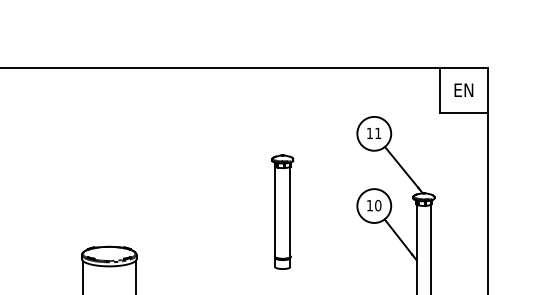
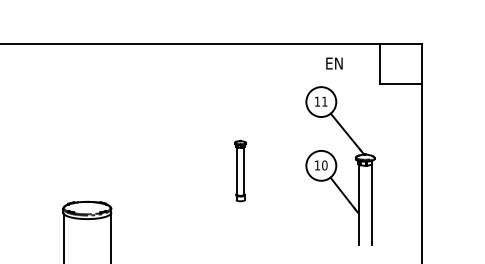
text: (463, 90) -> (334, 63), moved
part: (282, 211) -> (240, 170), size x0.6

